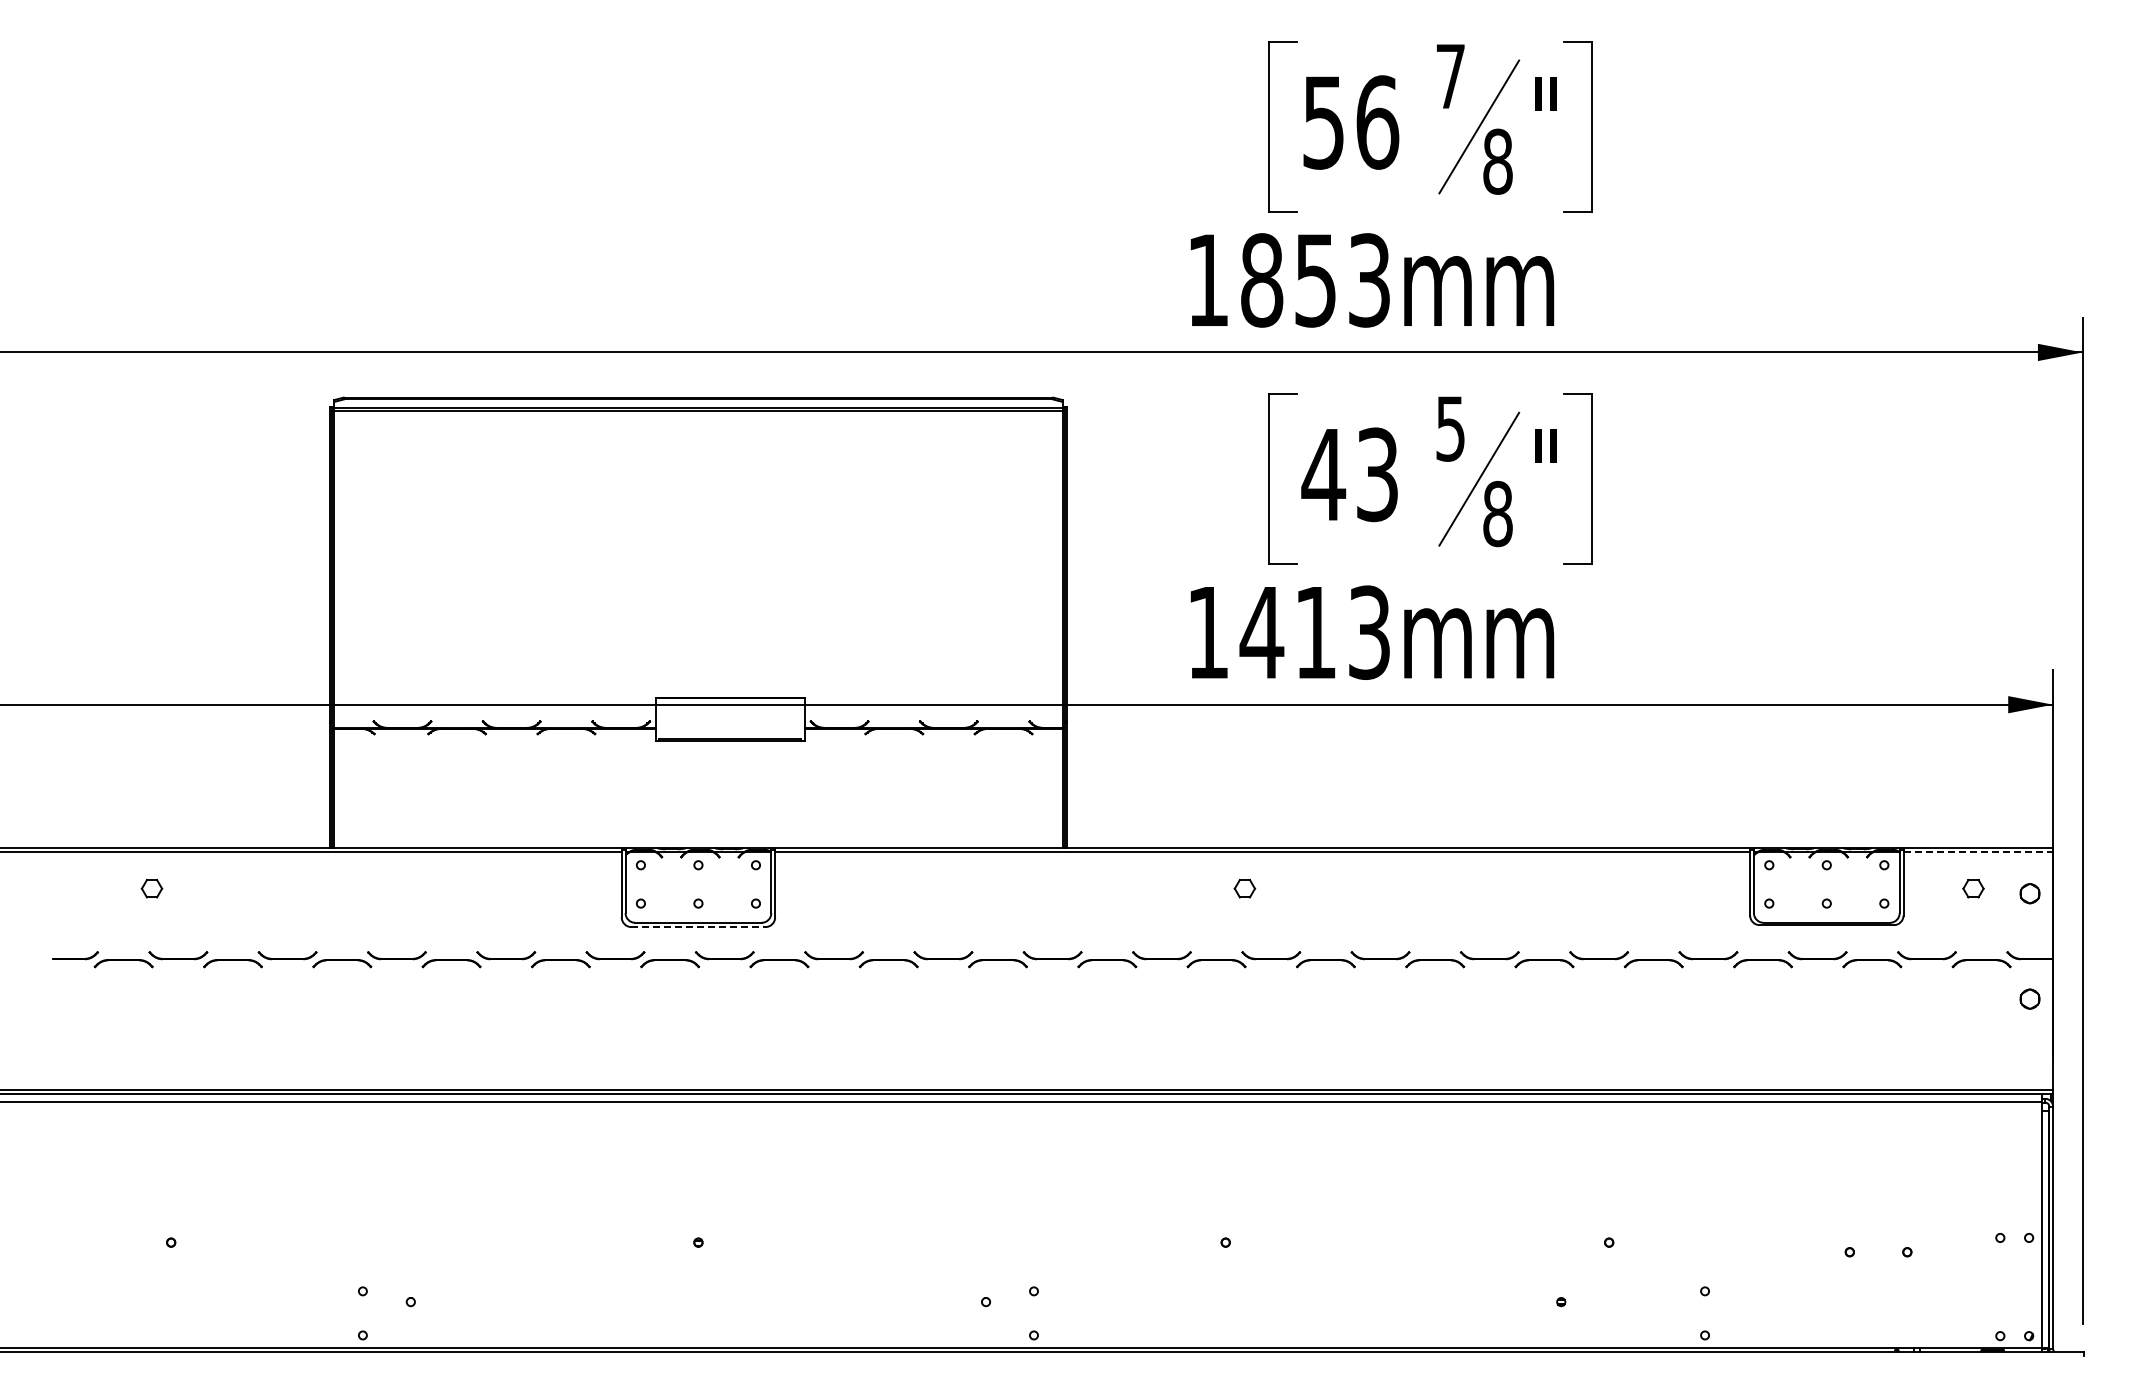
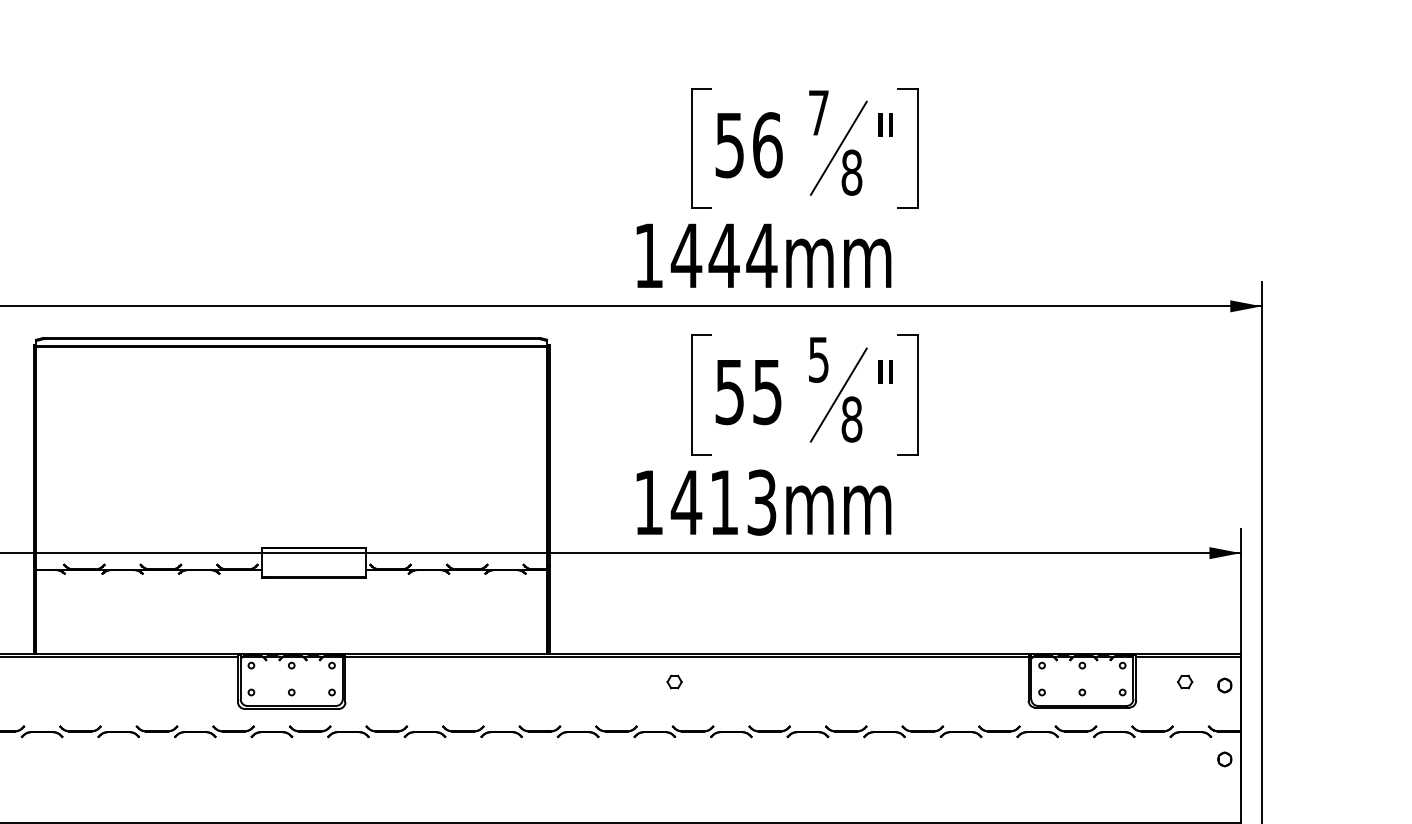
text: (1315, 280) -> (724, 255), 1853mm -> 1444mm
text: (1349, 474) -> (747, 391), 43 -> 55
line: (1978, 852) -> (1188, 656), dashed -> solid
line: (698, 927) -> (291, 709), dashed -> solid

